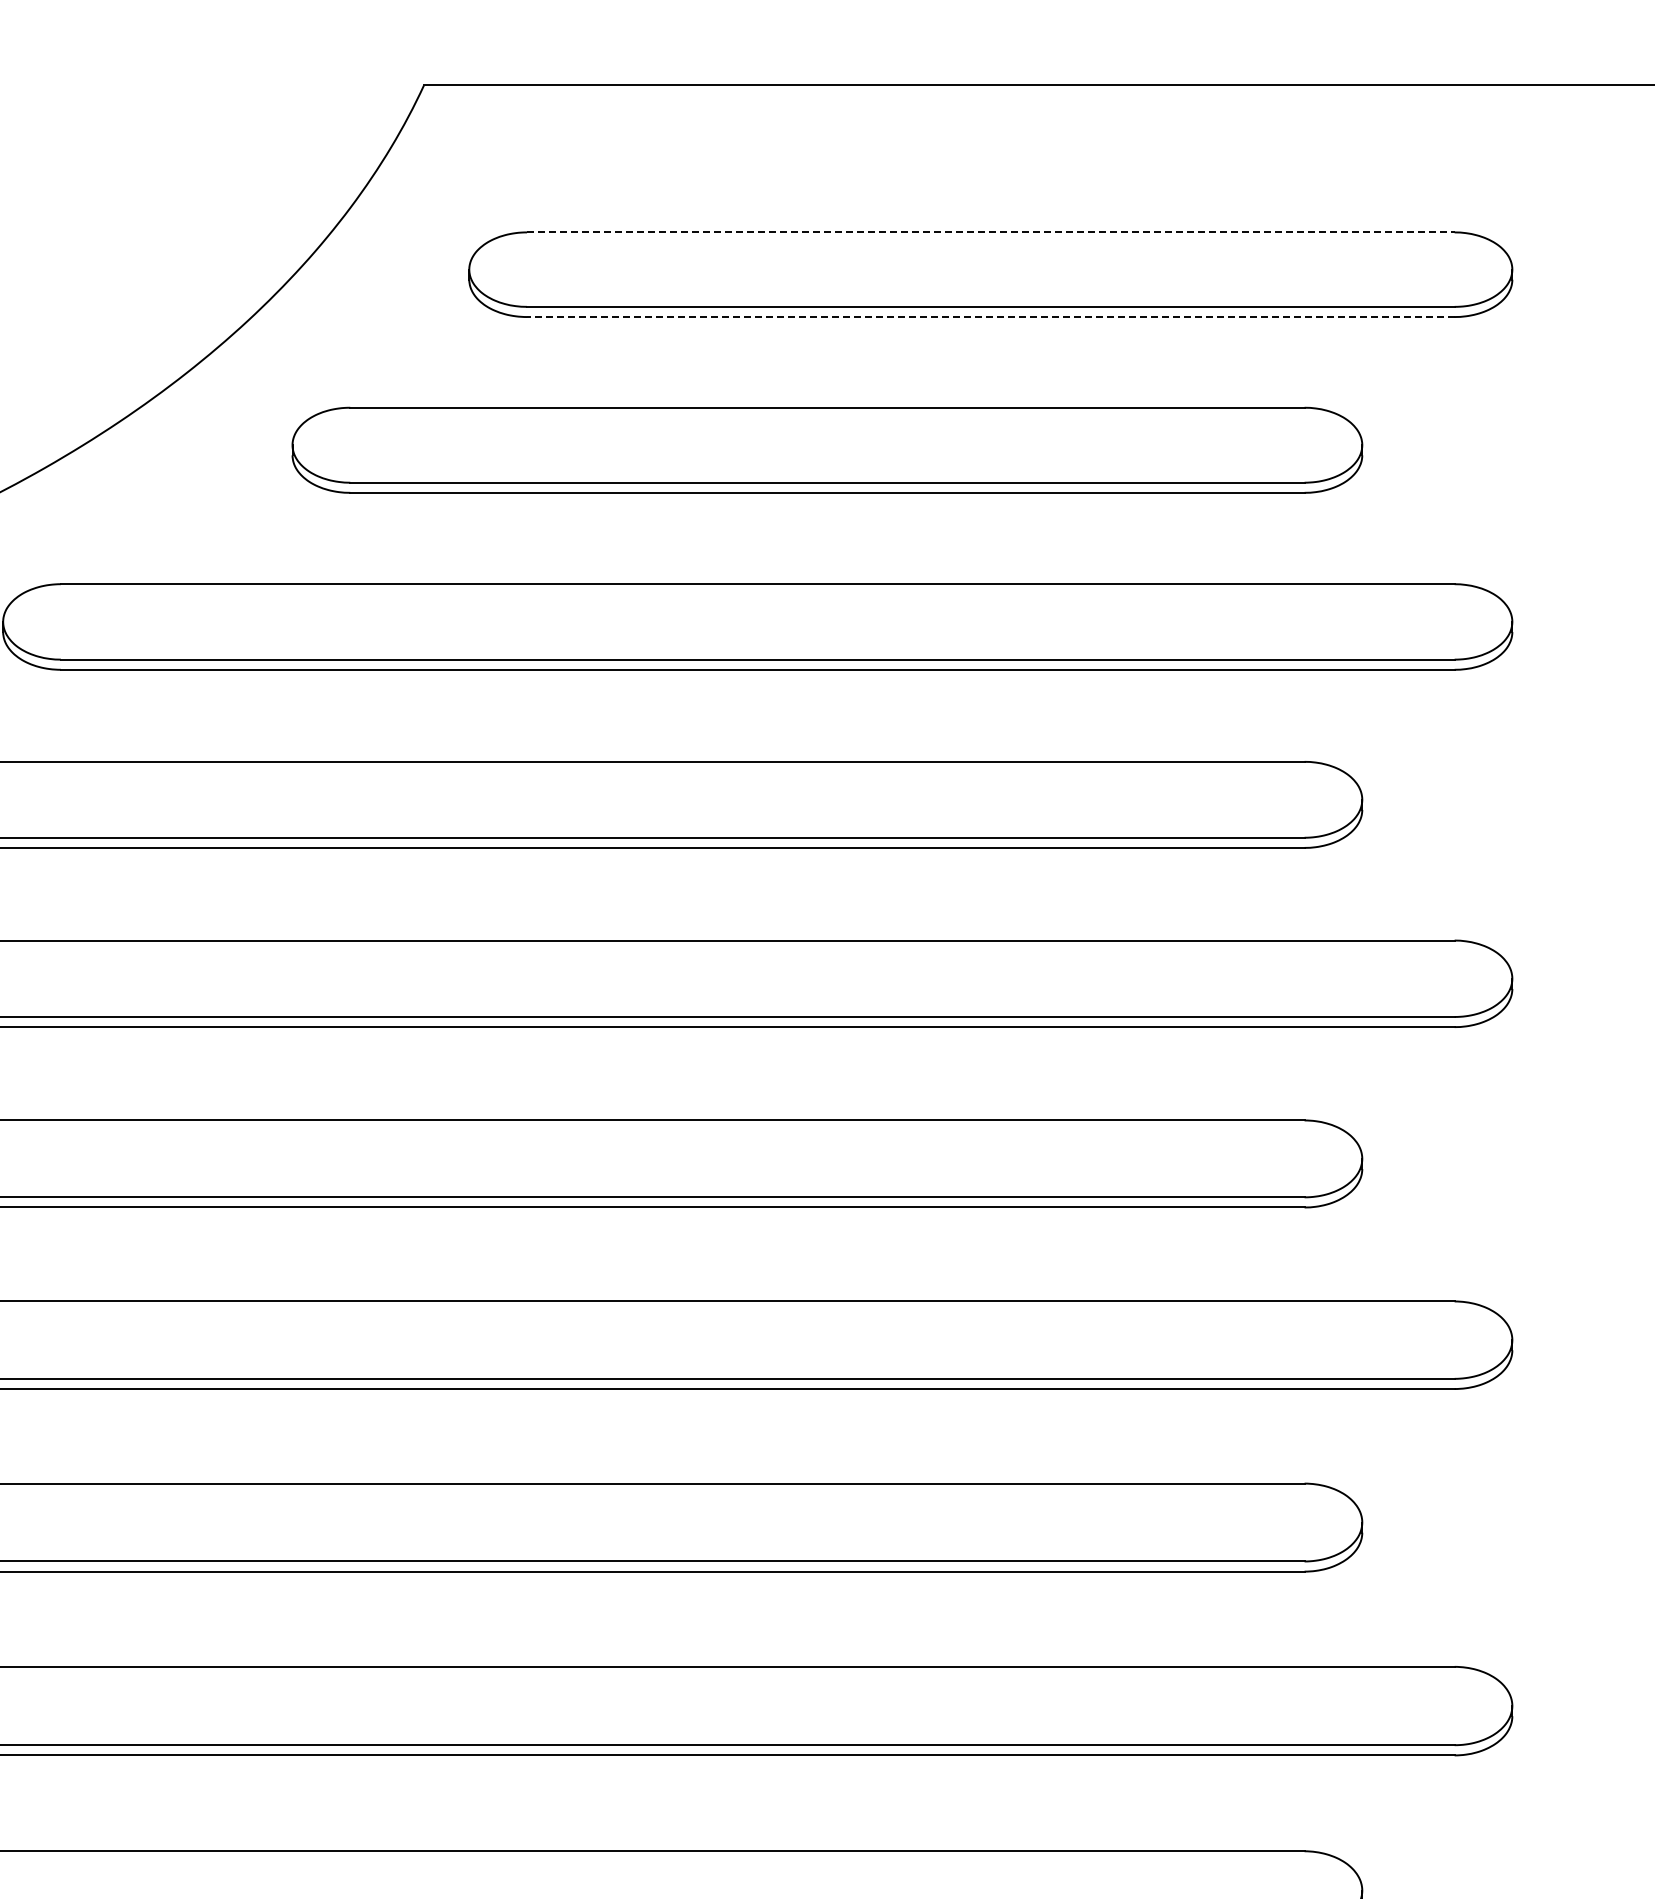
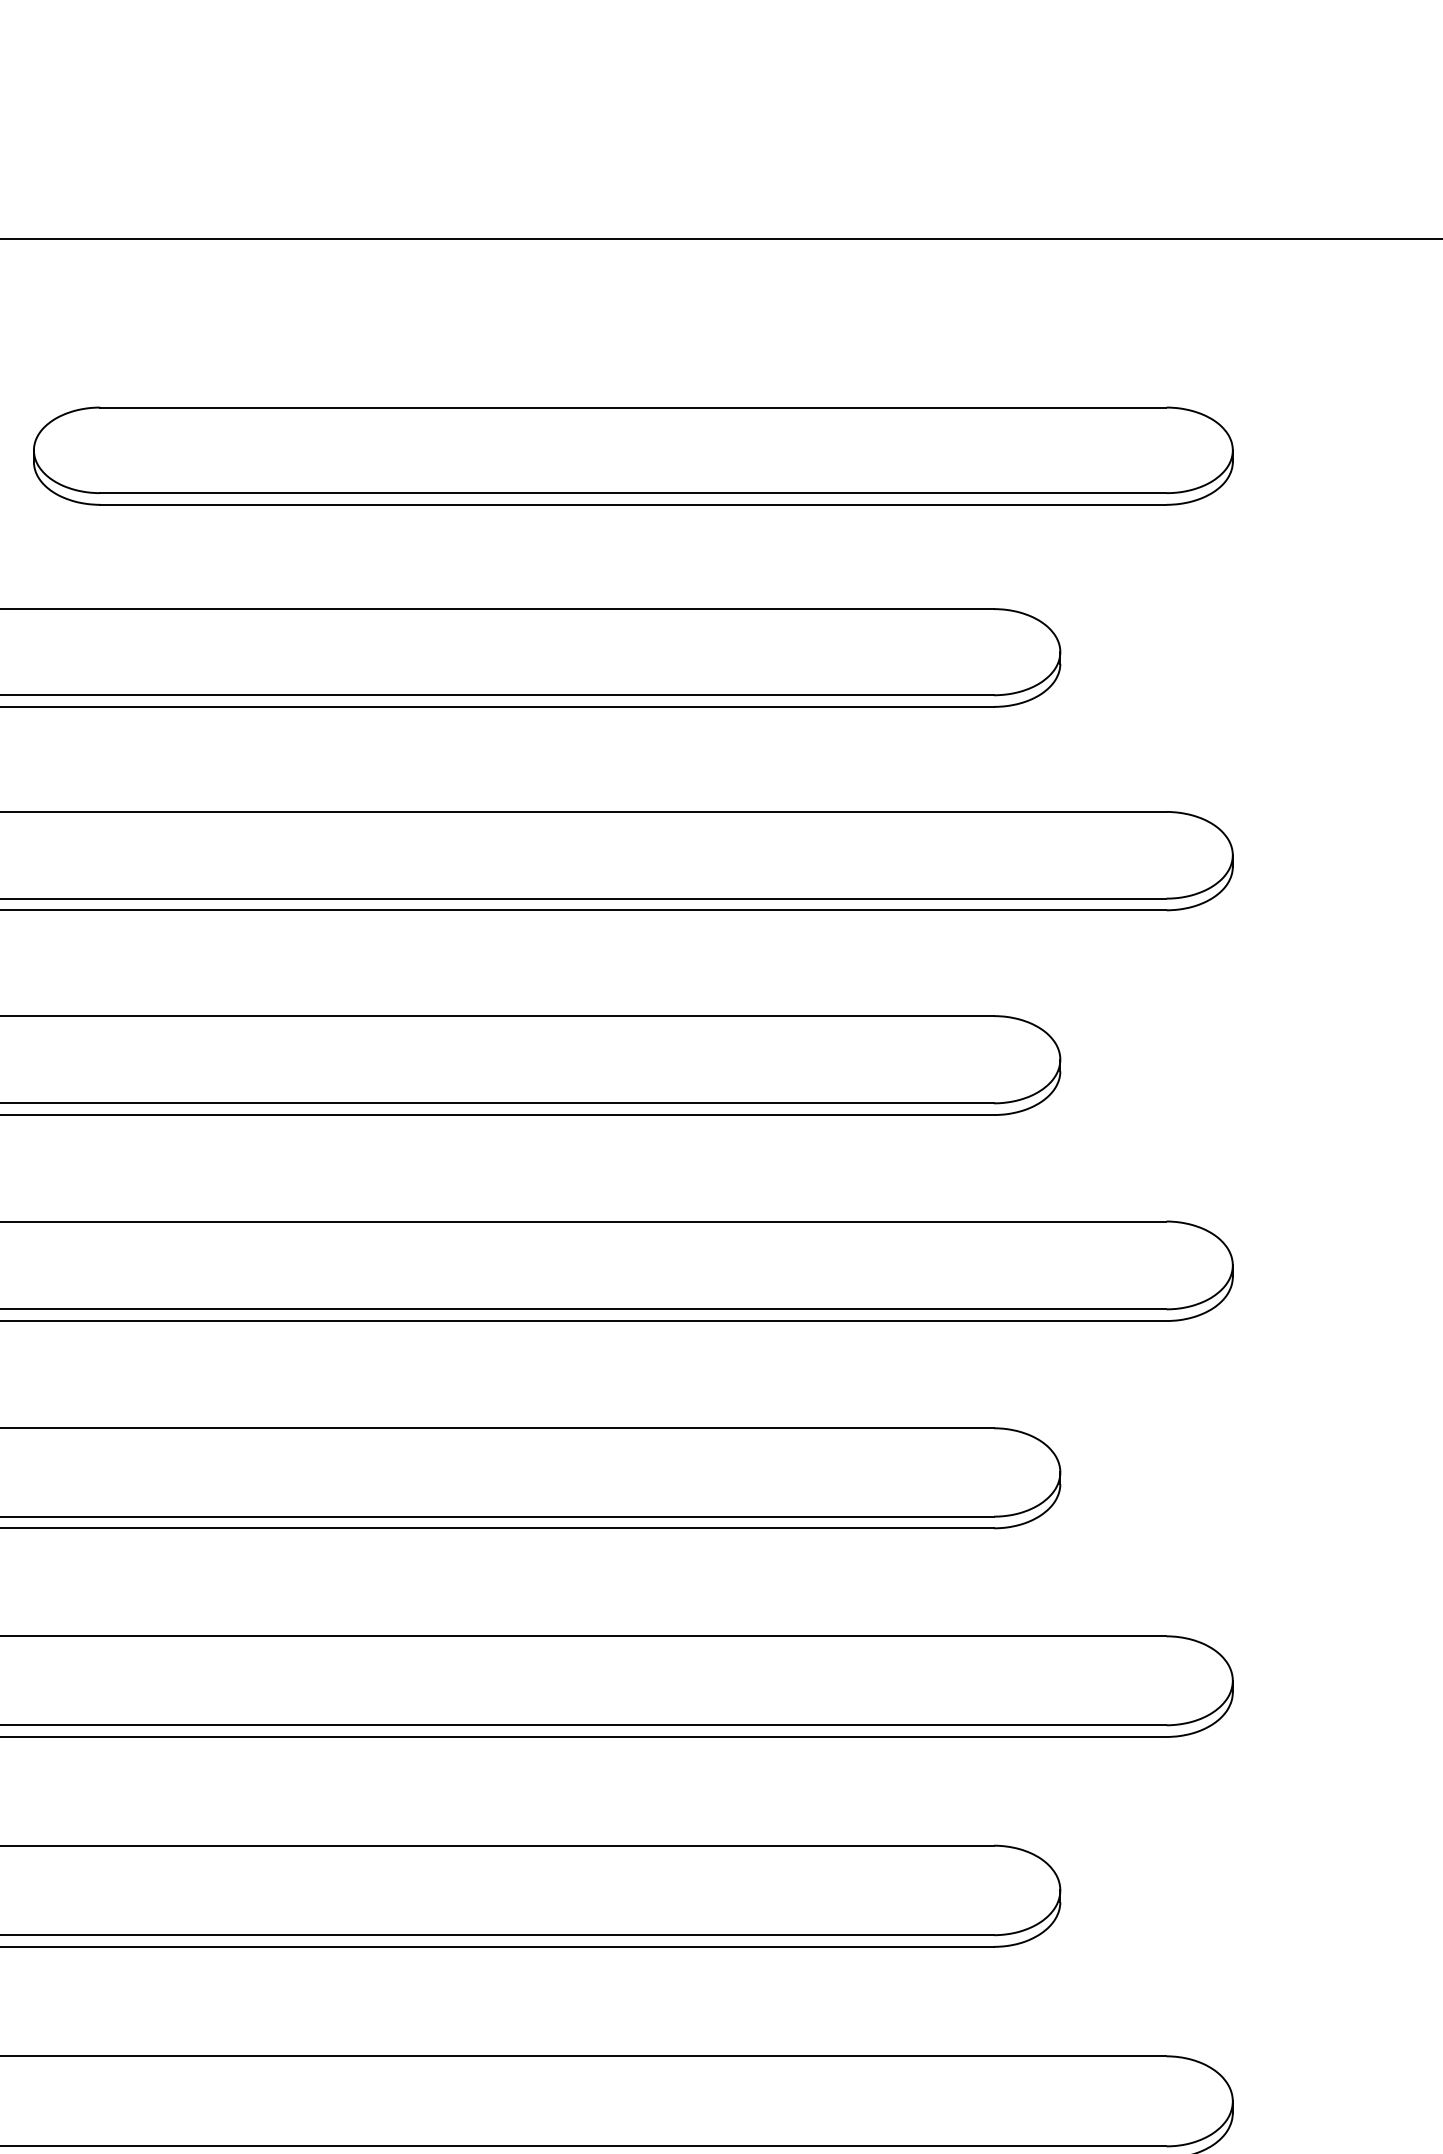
line: (990, 232) -> (633, 407), dashed -> solid
line: (990, 317) -> (633, 505), dashed -> solid

